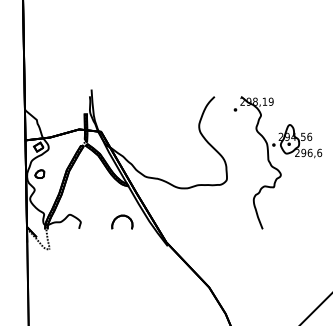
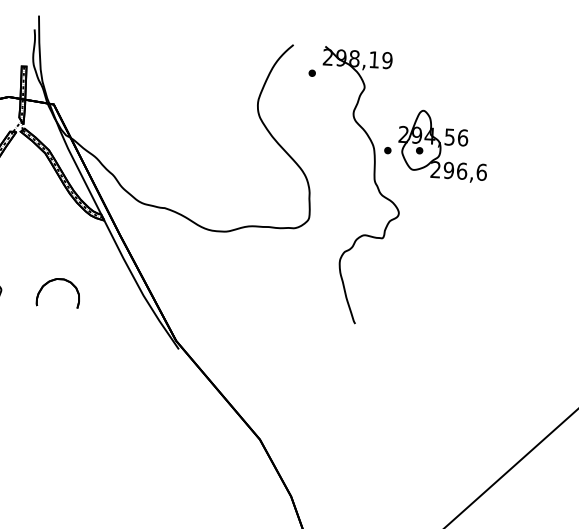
part: (277, 162) -> (393, 187), moved
part: (122, 221) -> (58, 291), moved

